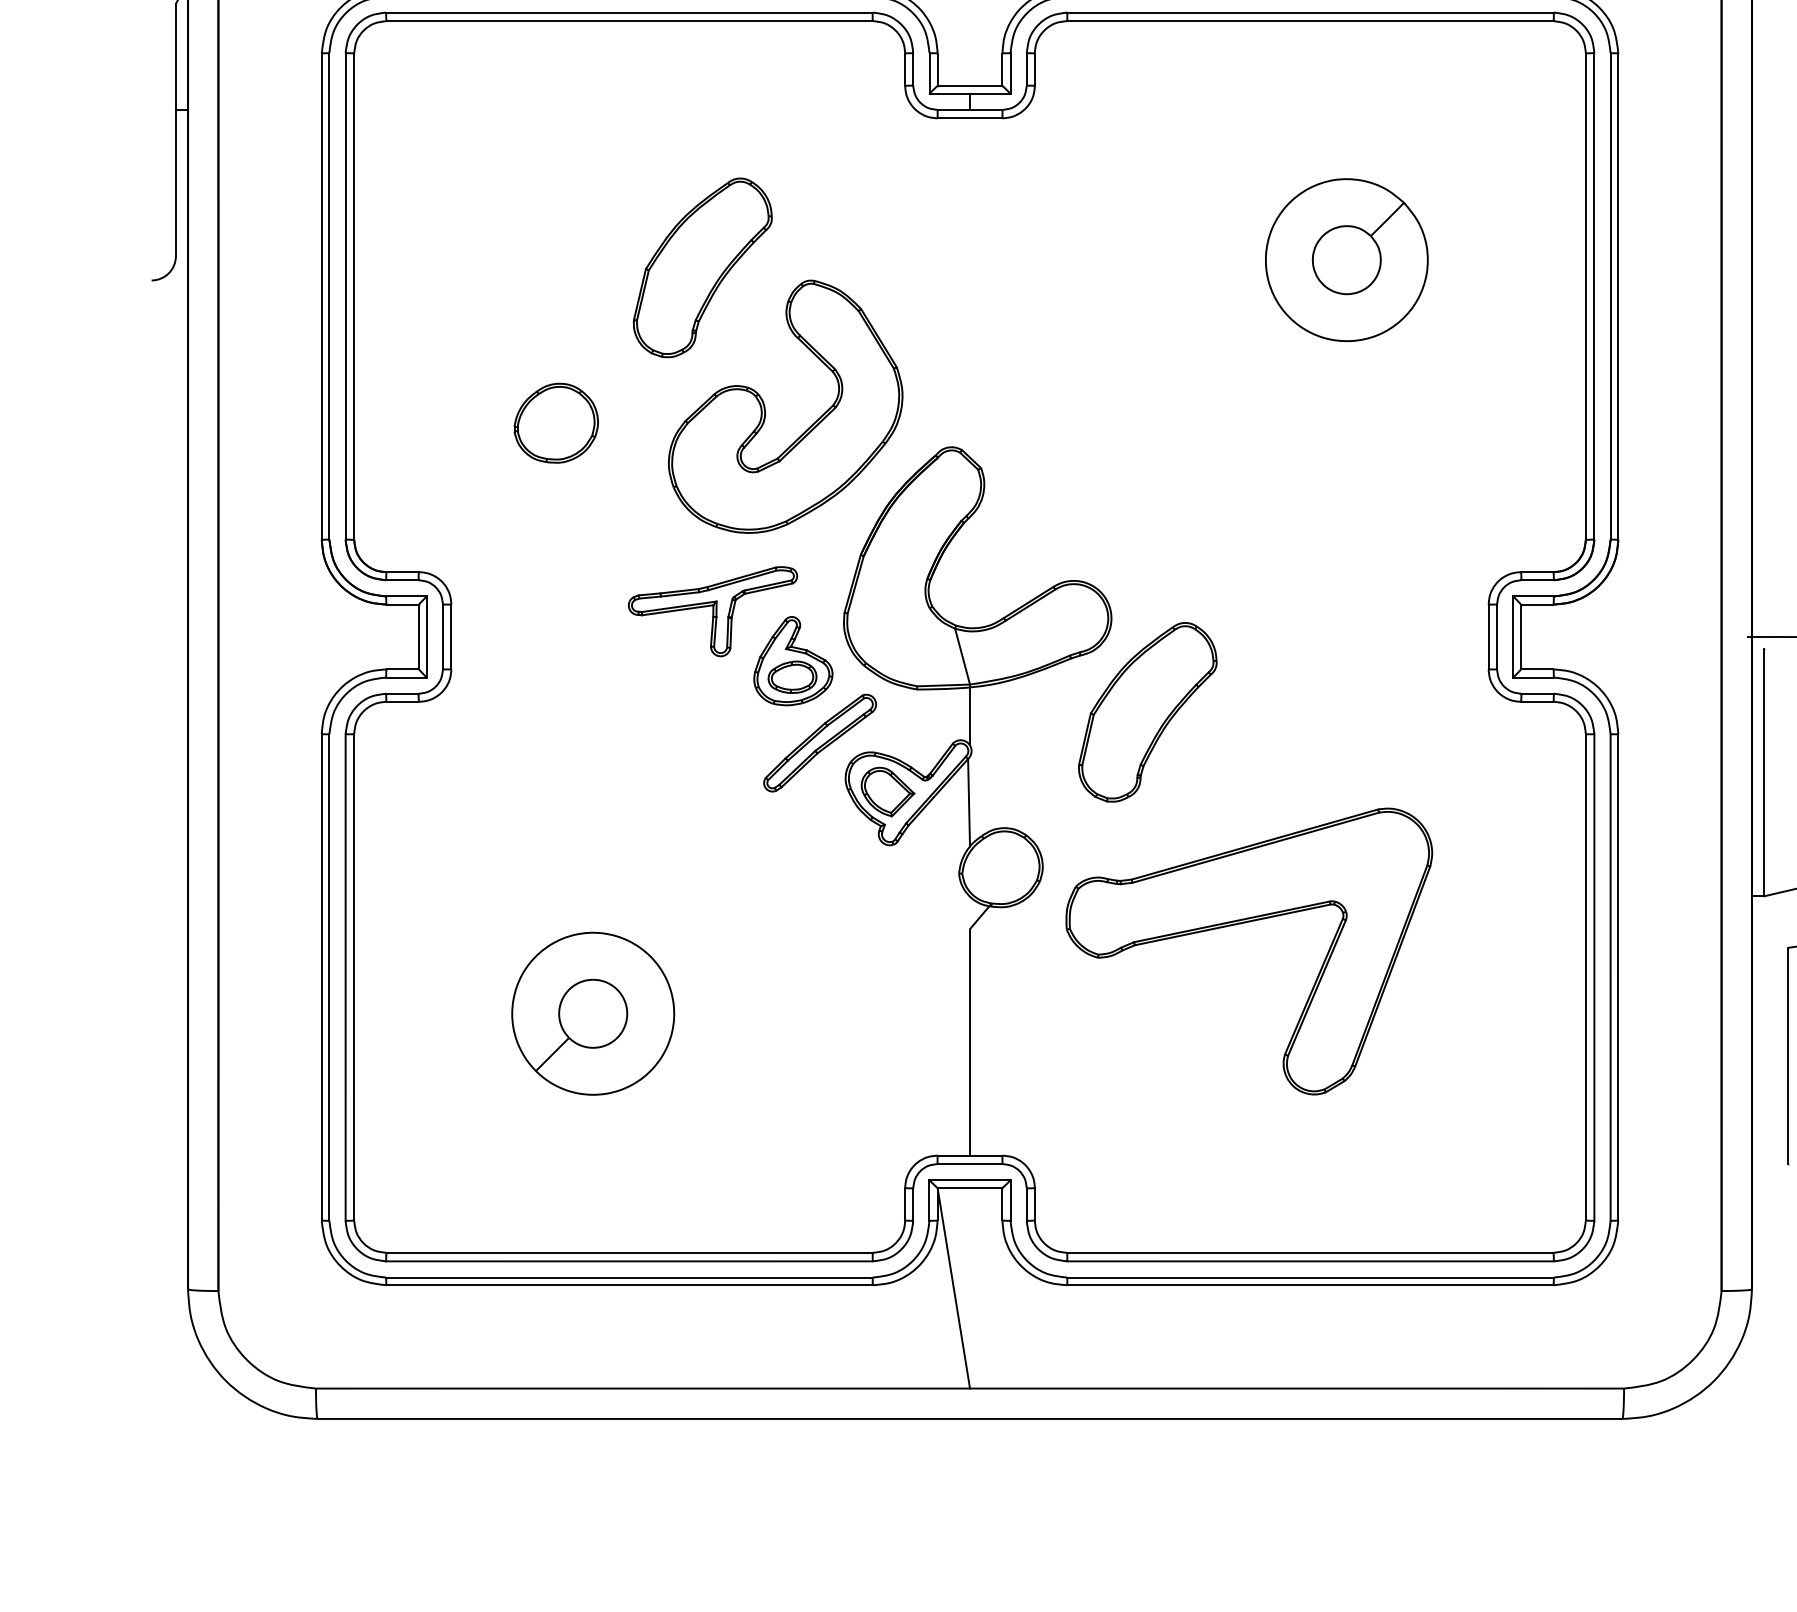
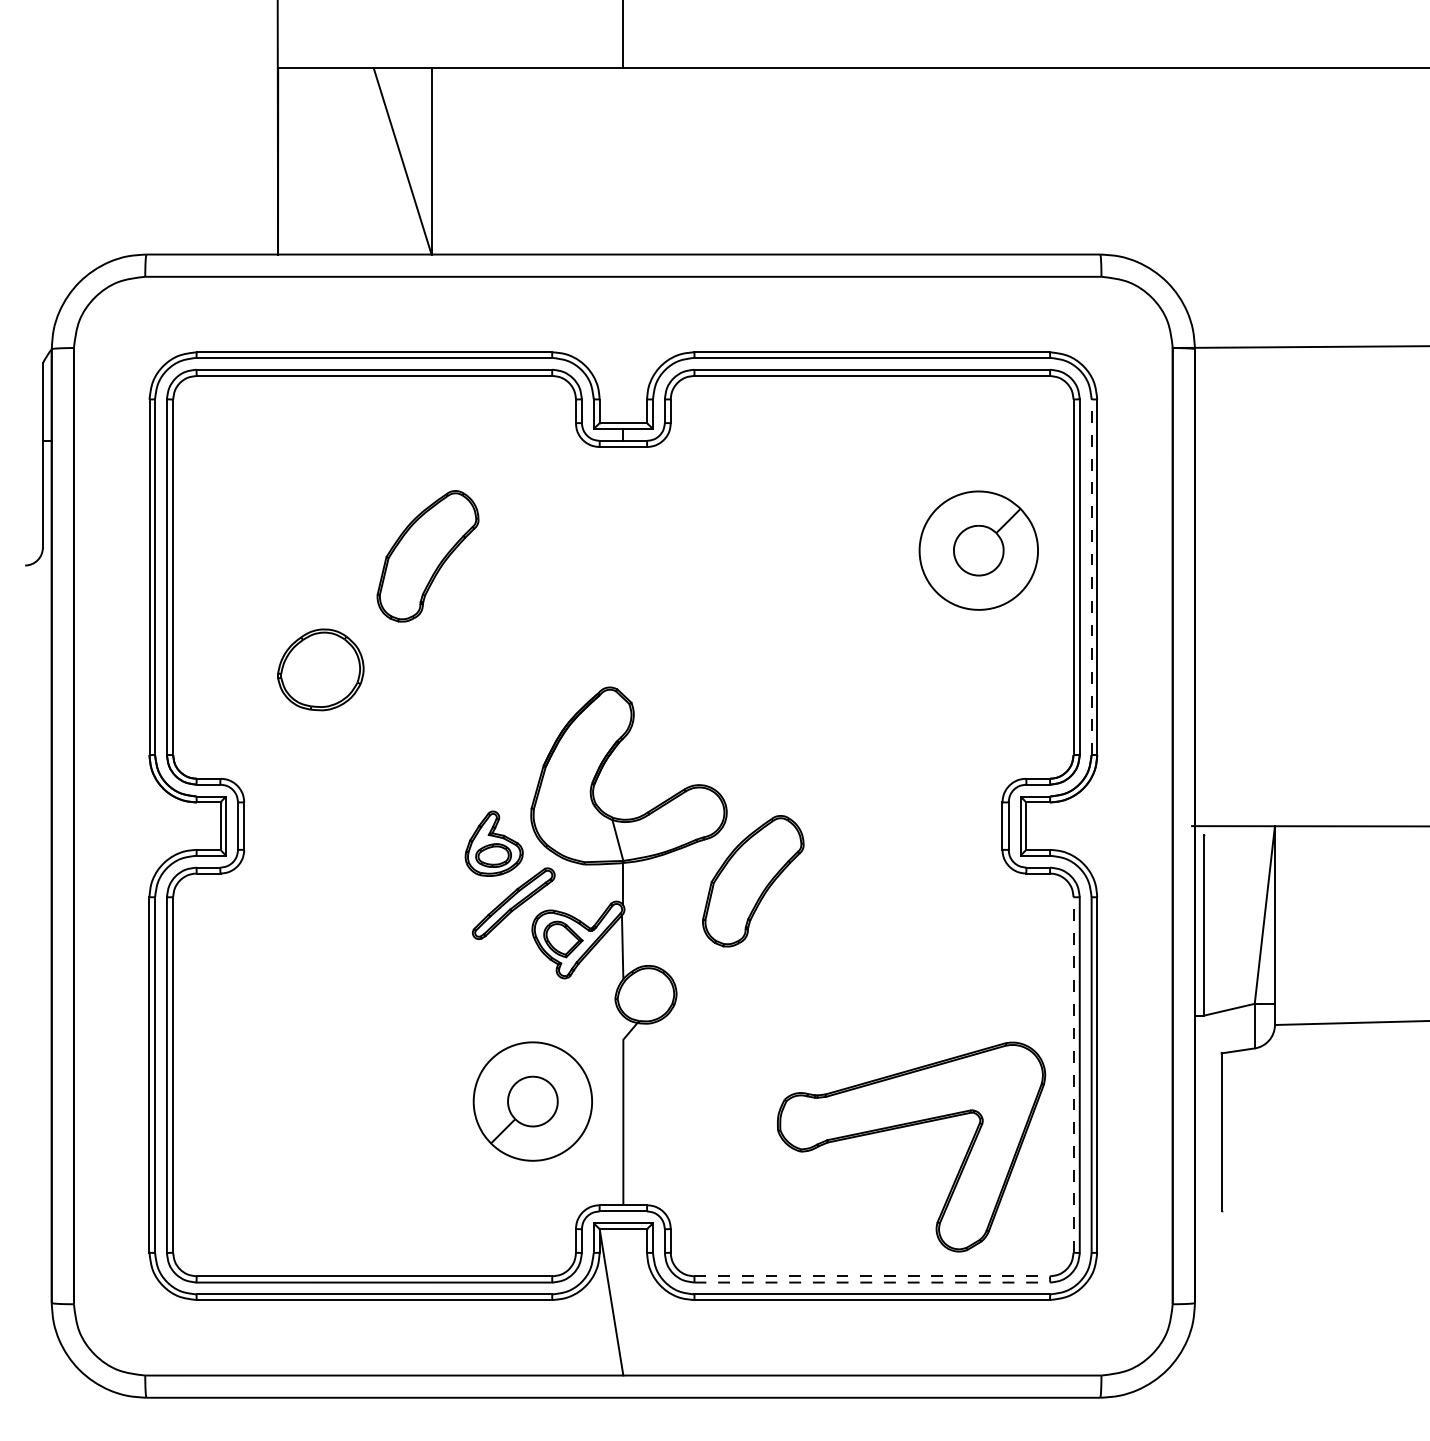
part: (1346, 259) -> (978, 550), moved
line: (1610, 296) -> (1091, 577), solid -> dashed
part: (766, 407) -> (474, 658), removed
part: (555, 422) -> (320, 669), size x1.4
part: (713, 611) -> (435, 807), removed
part: (1242, 924) -> (906, 1127), moved
line: (1585, 976) -> (1073, 1074), solid -> dashed
part: (592, 1013) -> (532, 1101), moved
line: (1310, 1253) -> (872, 1276), solid -> dashed
line: (1310, 1261) -> (872, 1282), solid -> dashed

